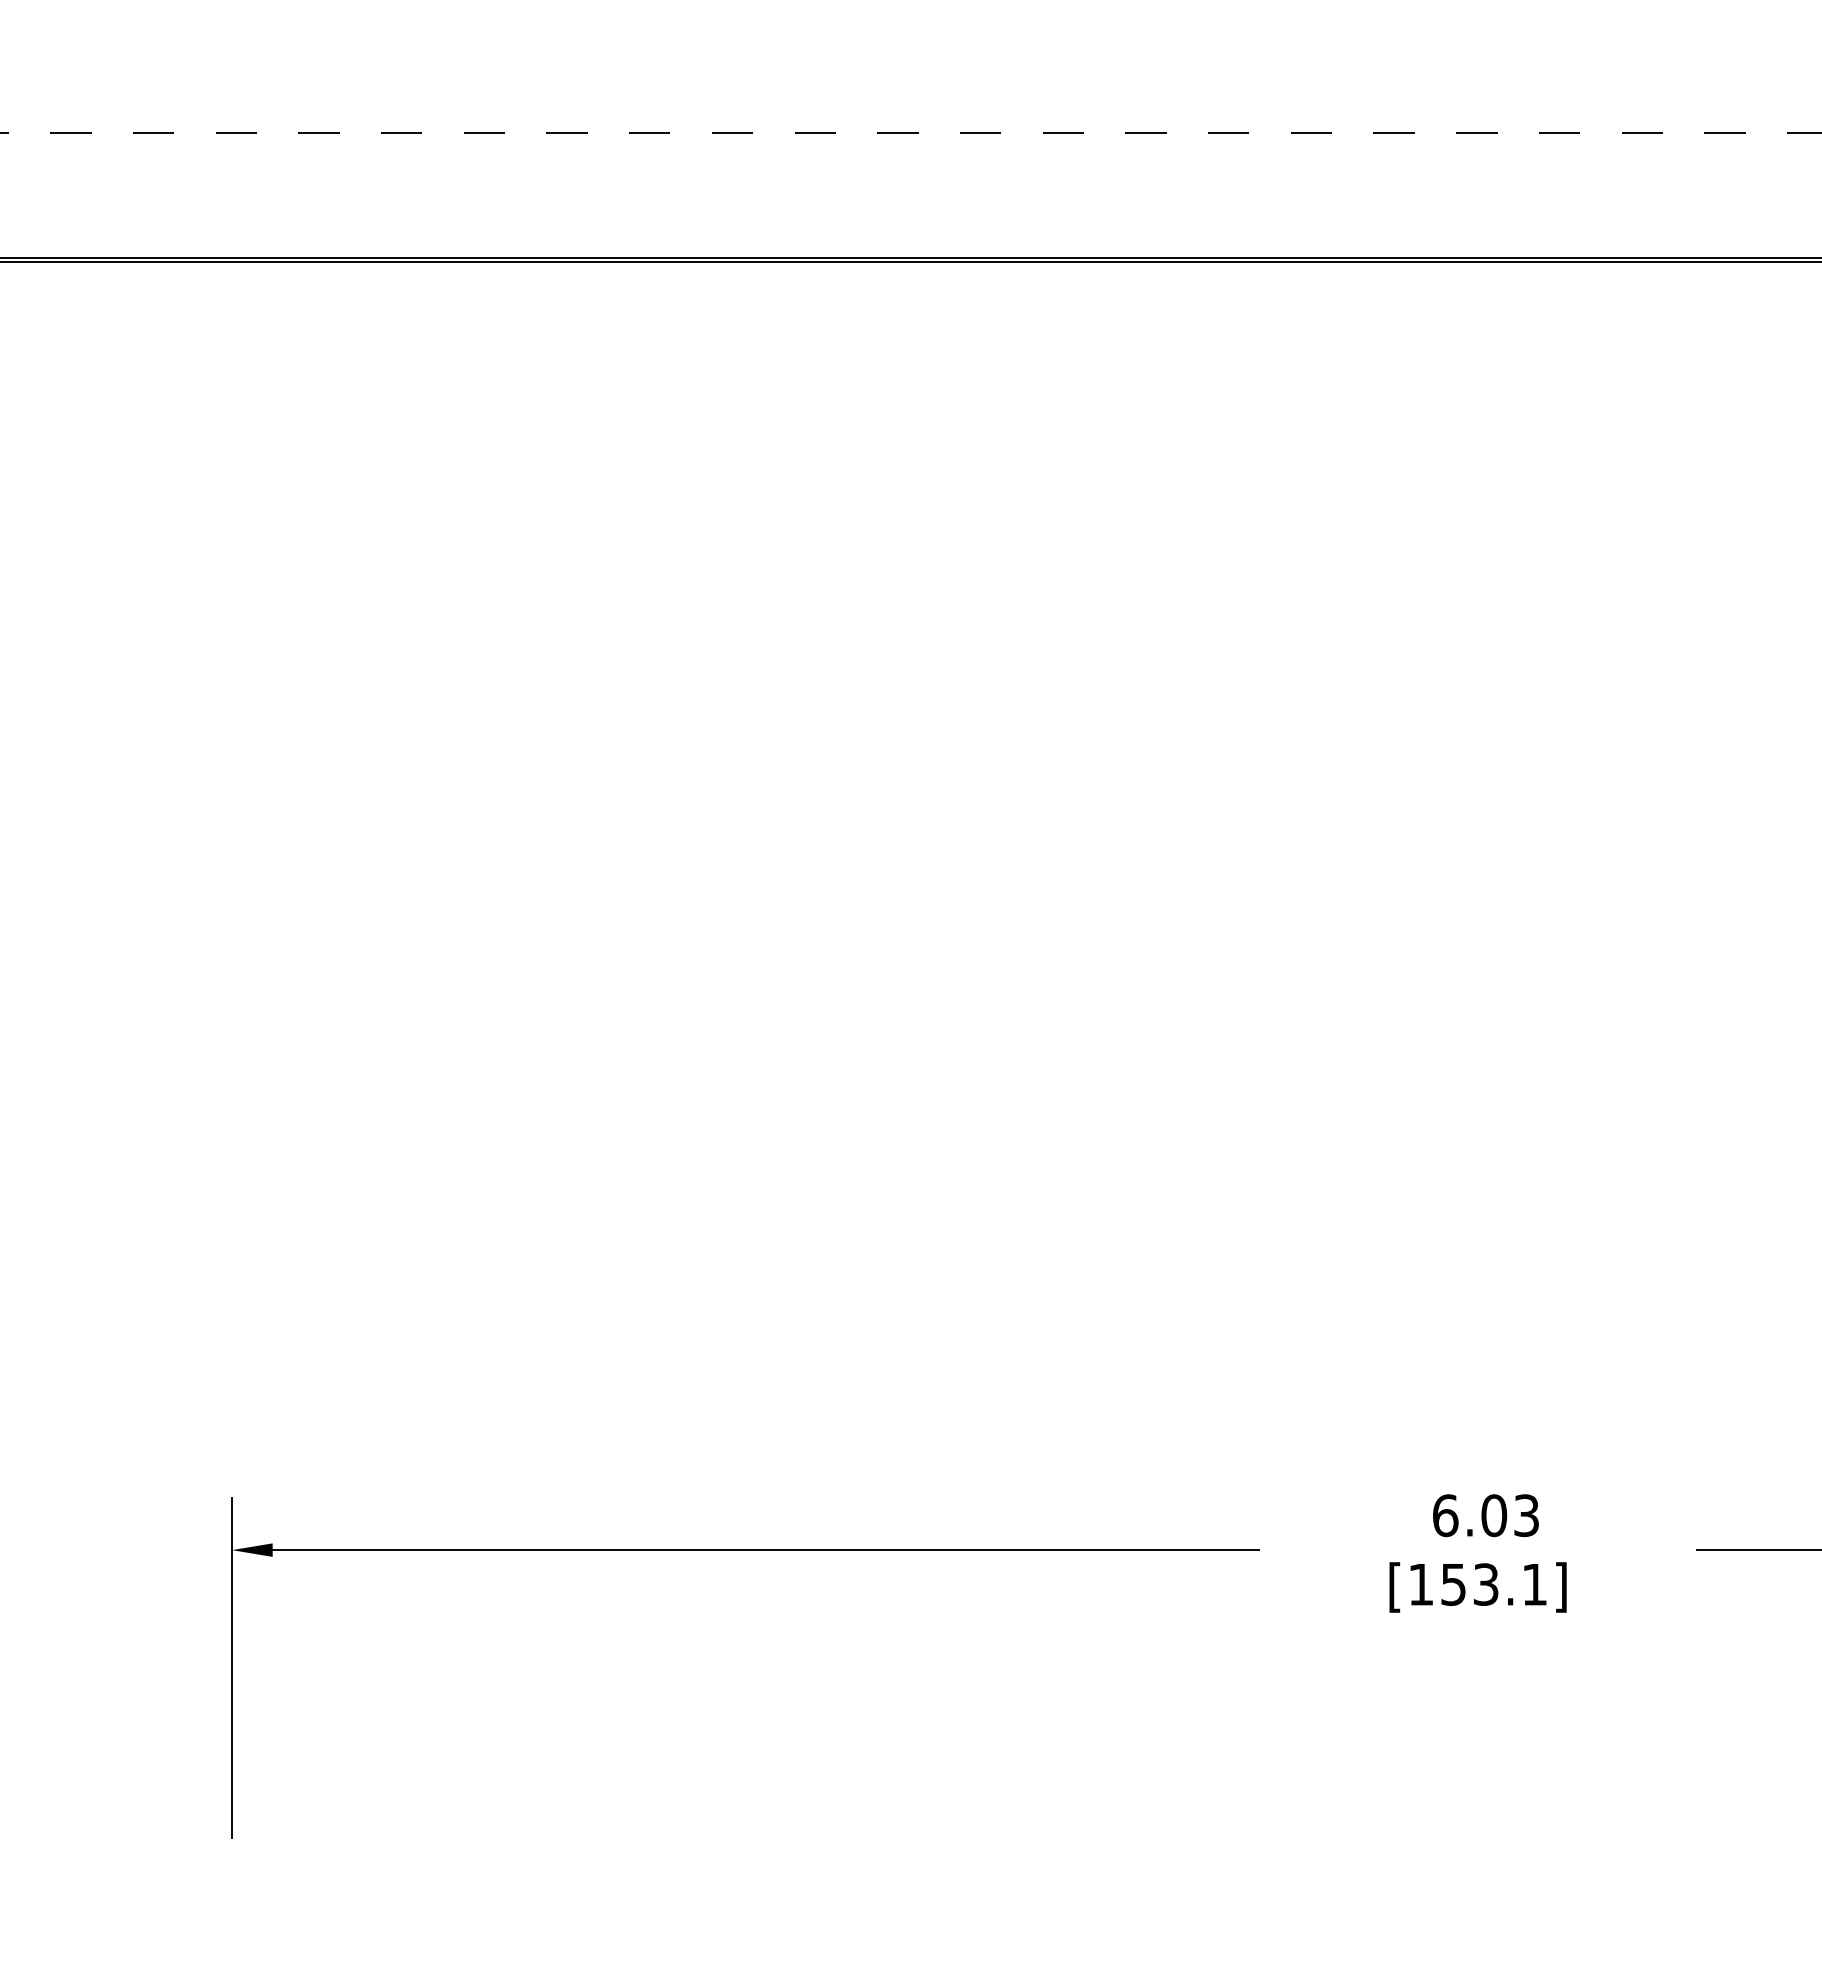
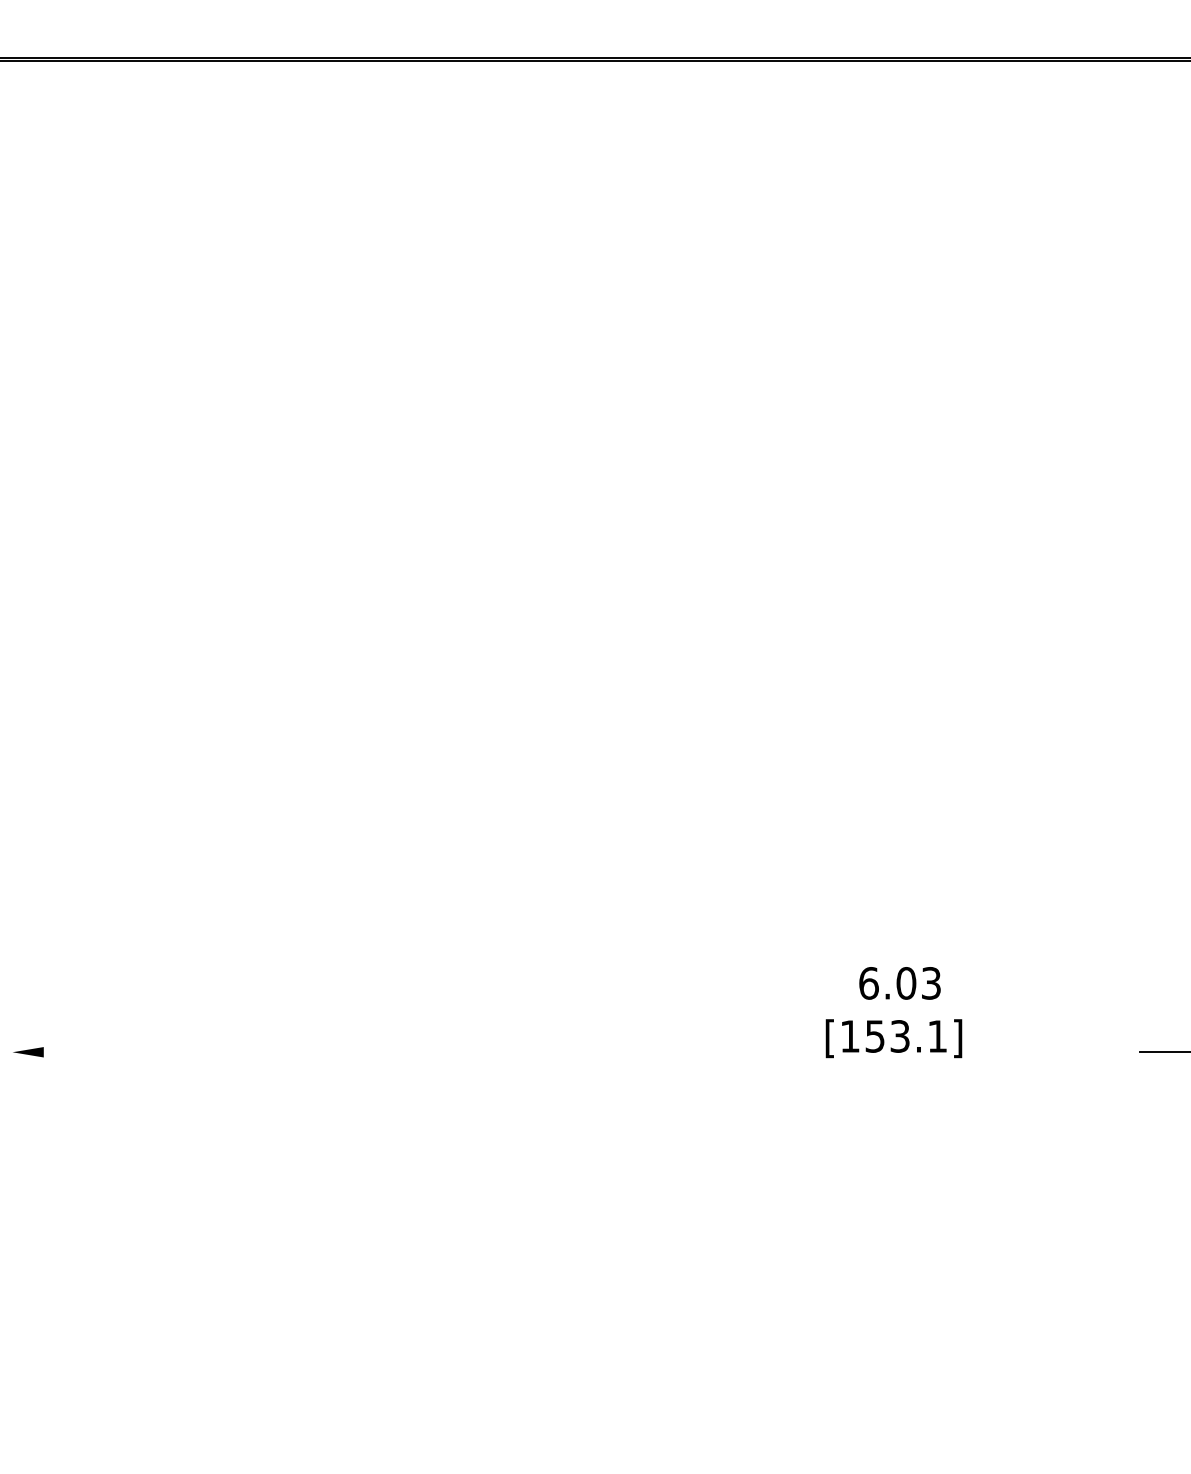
line: (765, 1550) -> (423, 1052), removed
text: (1477, 1553) -> (893, 1012), moved
line: (231, 1668) -> (12, 1143), removed

